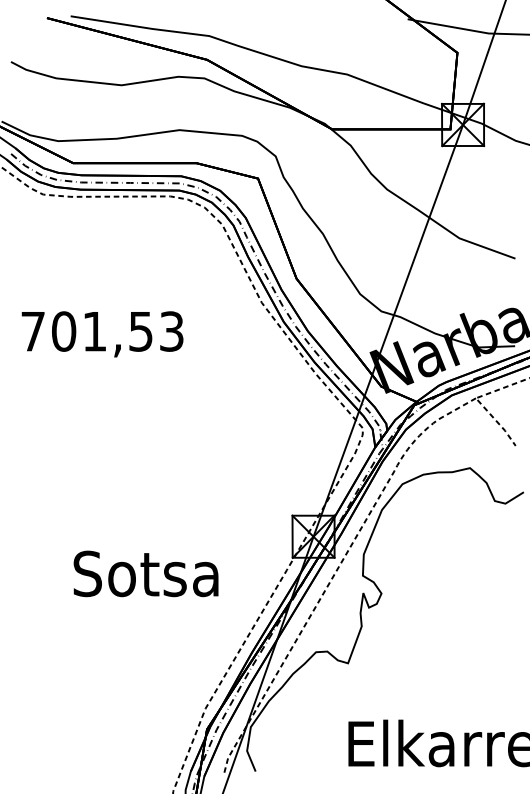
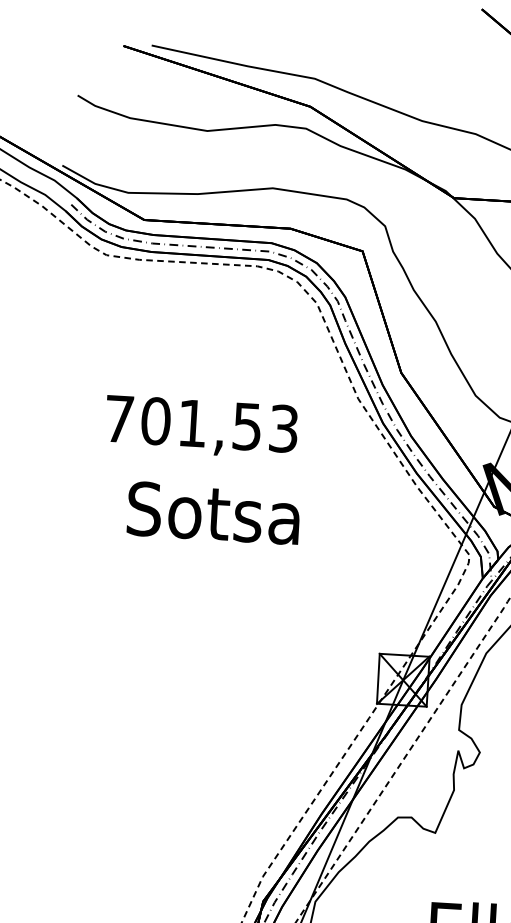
text: (102, 334) -> (201, 427), moved
text: (145, 573) -> (213, 512), moved

